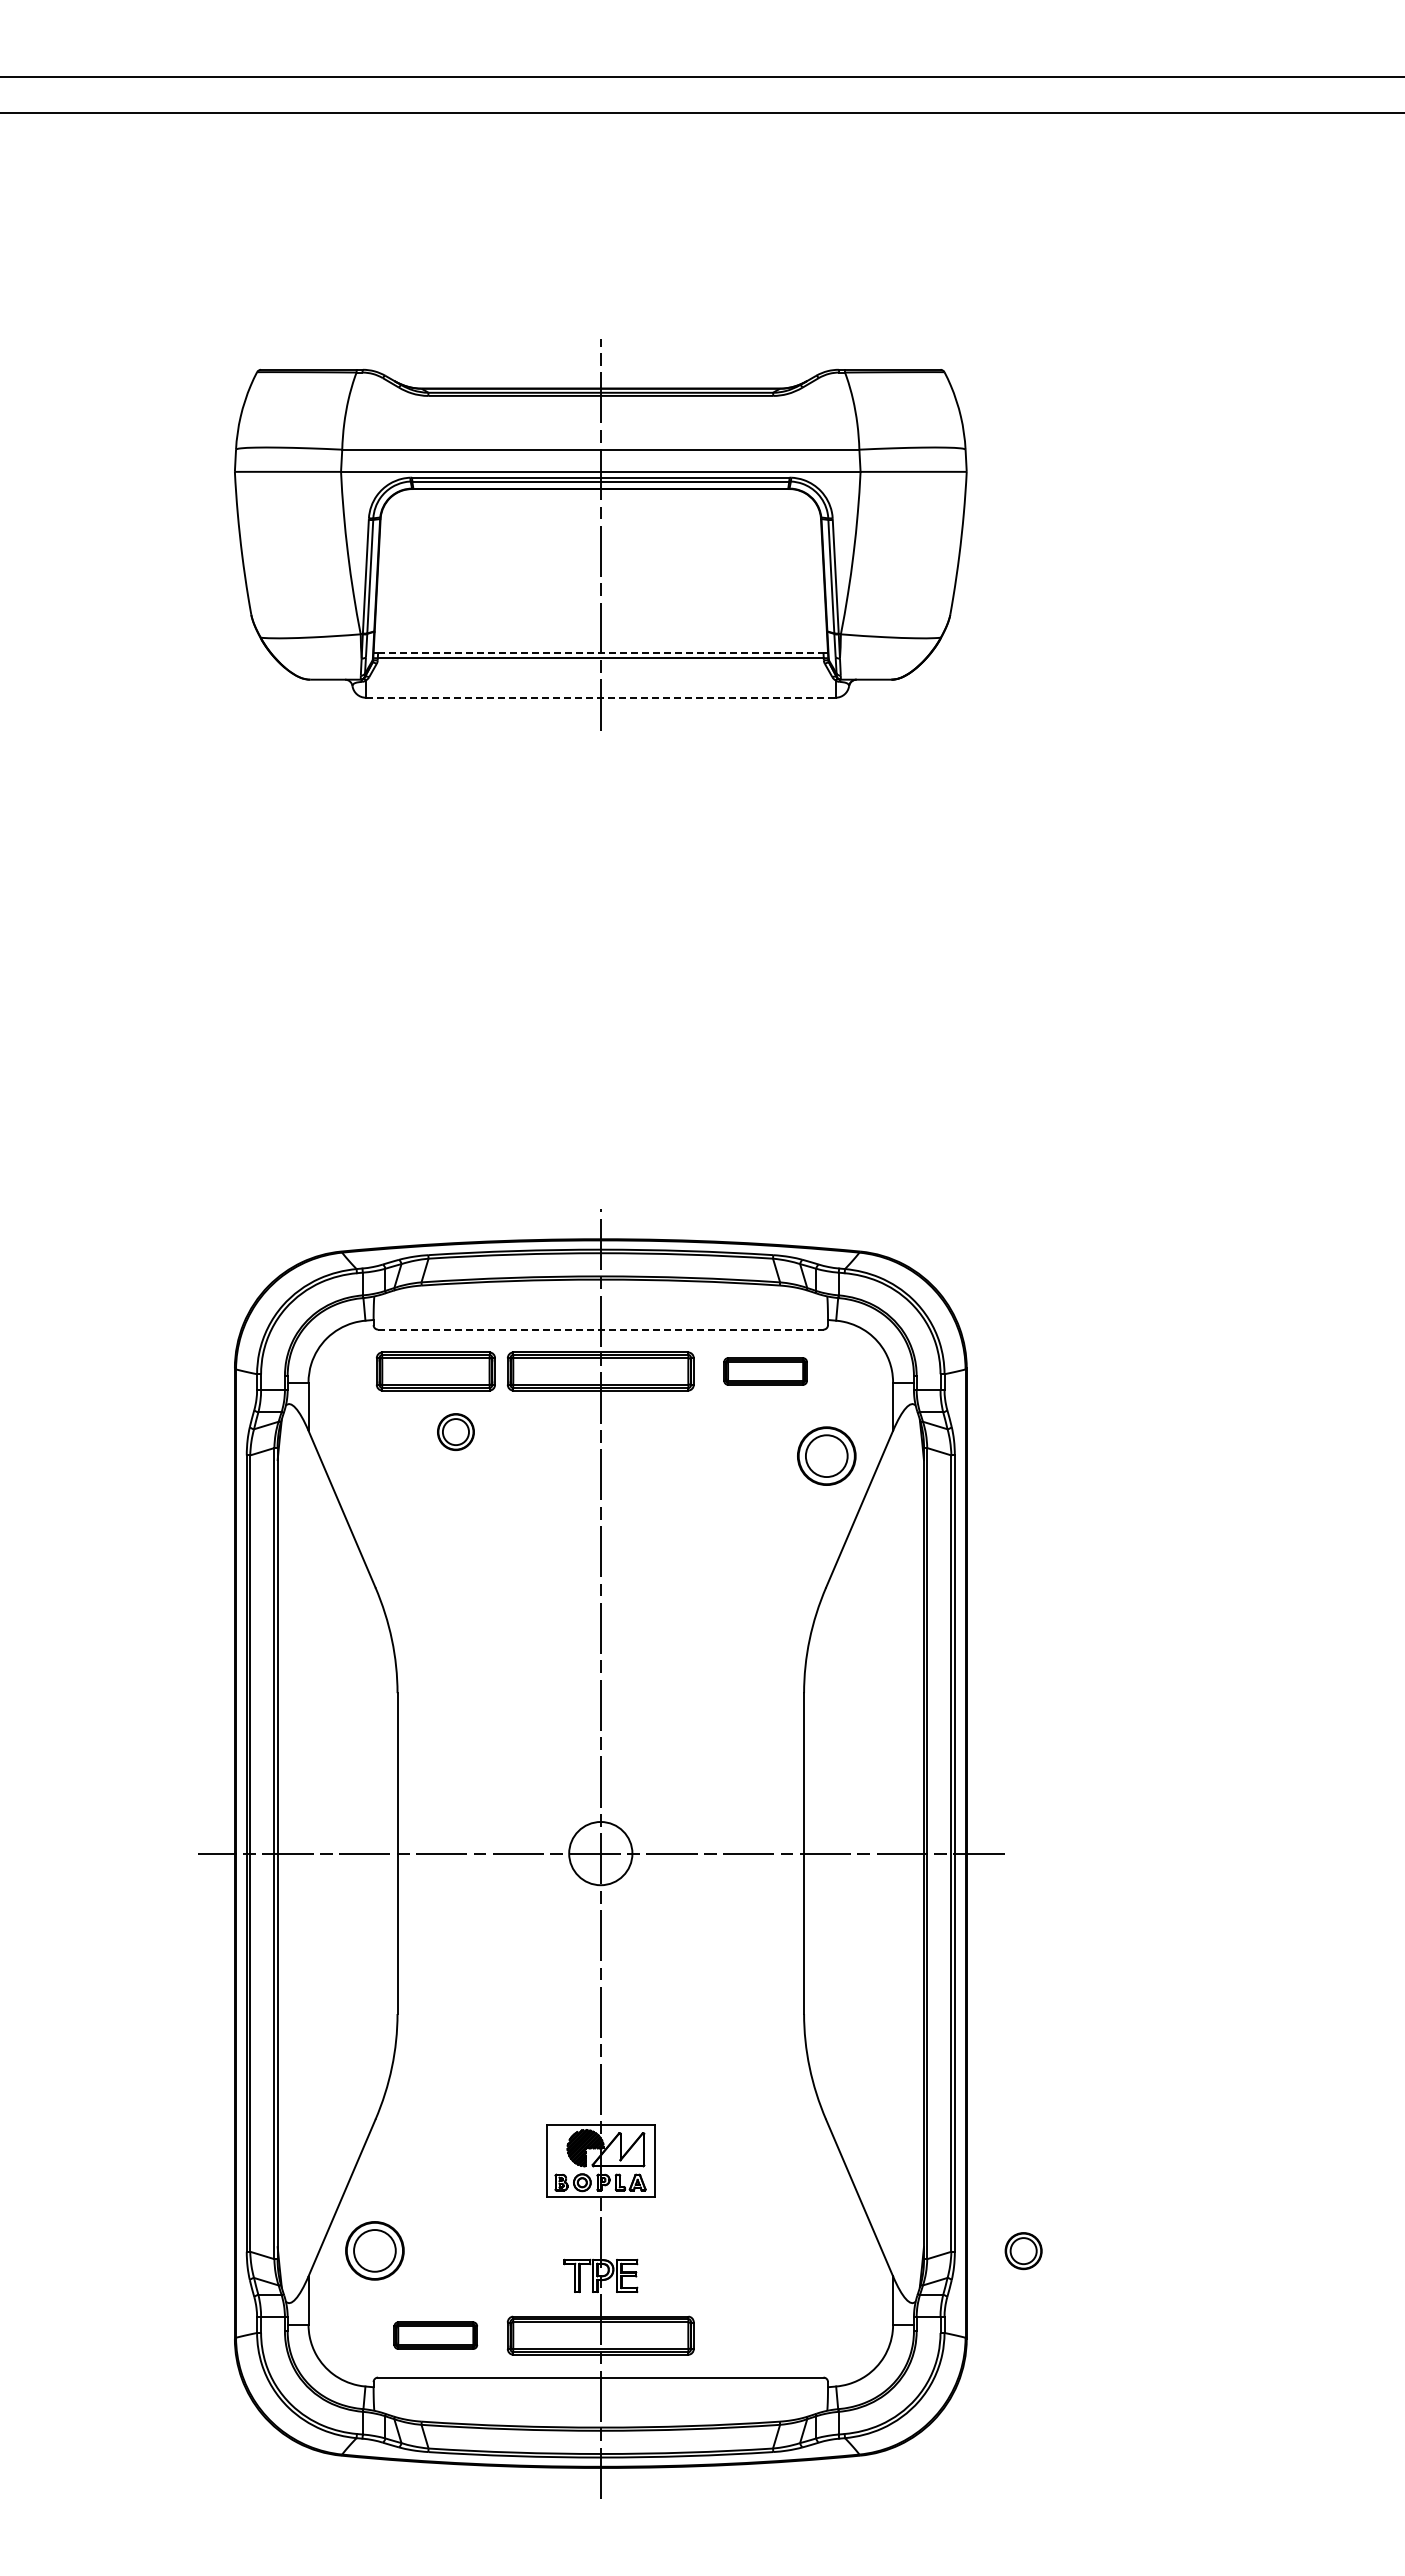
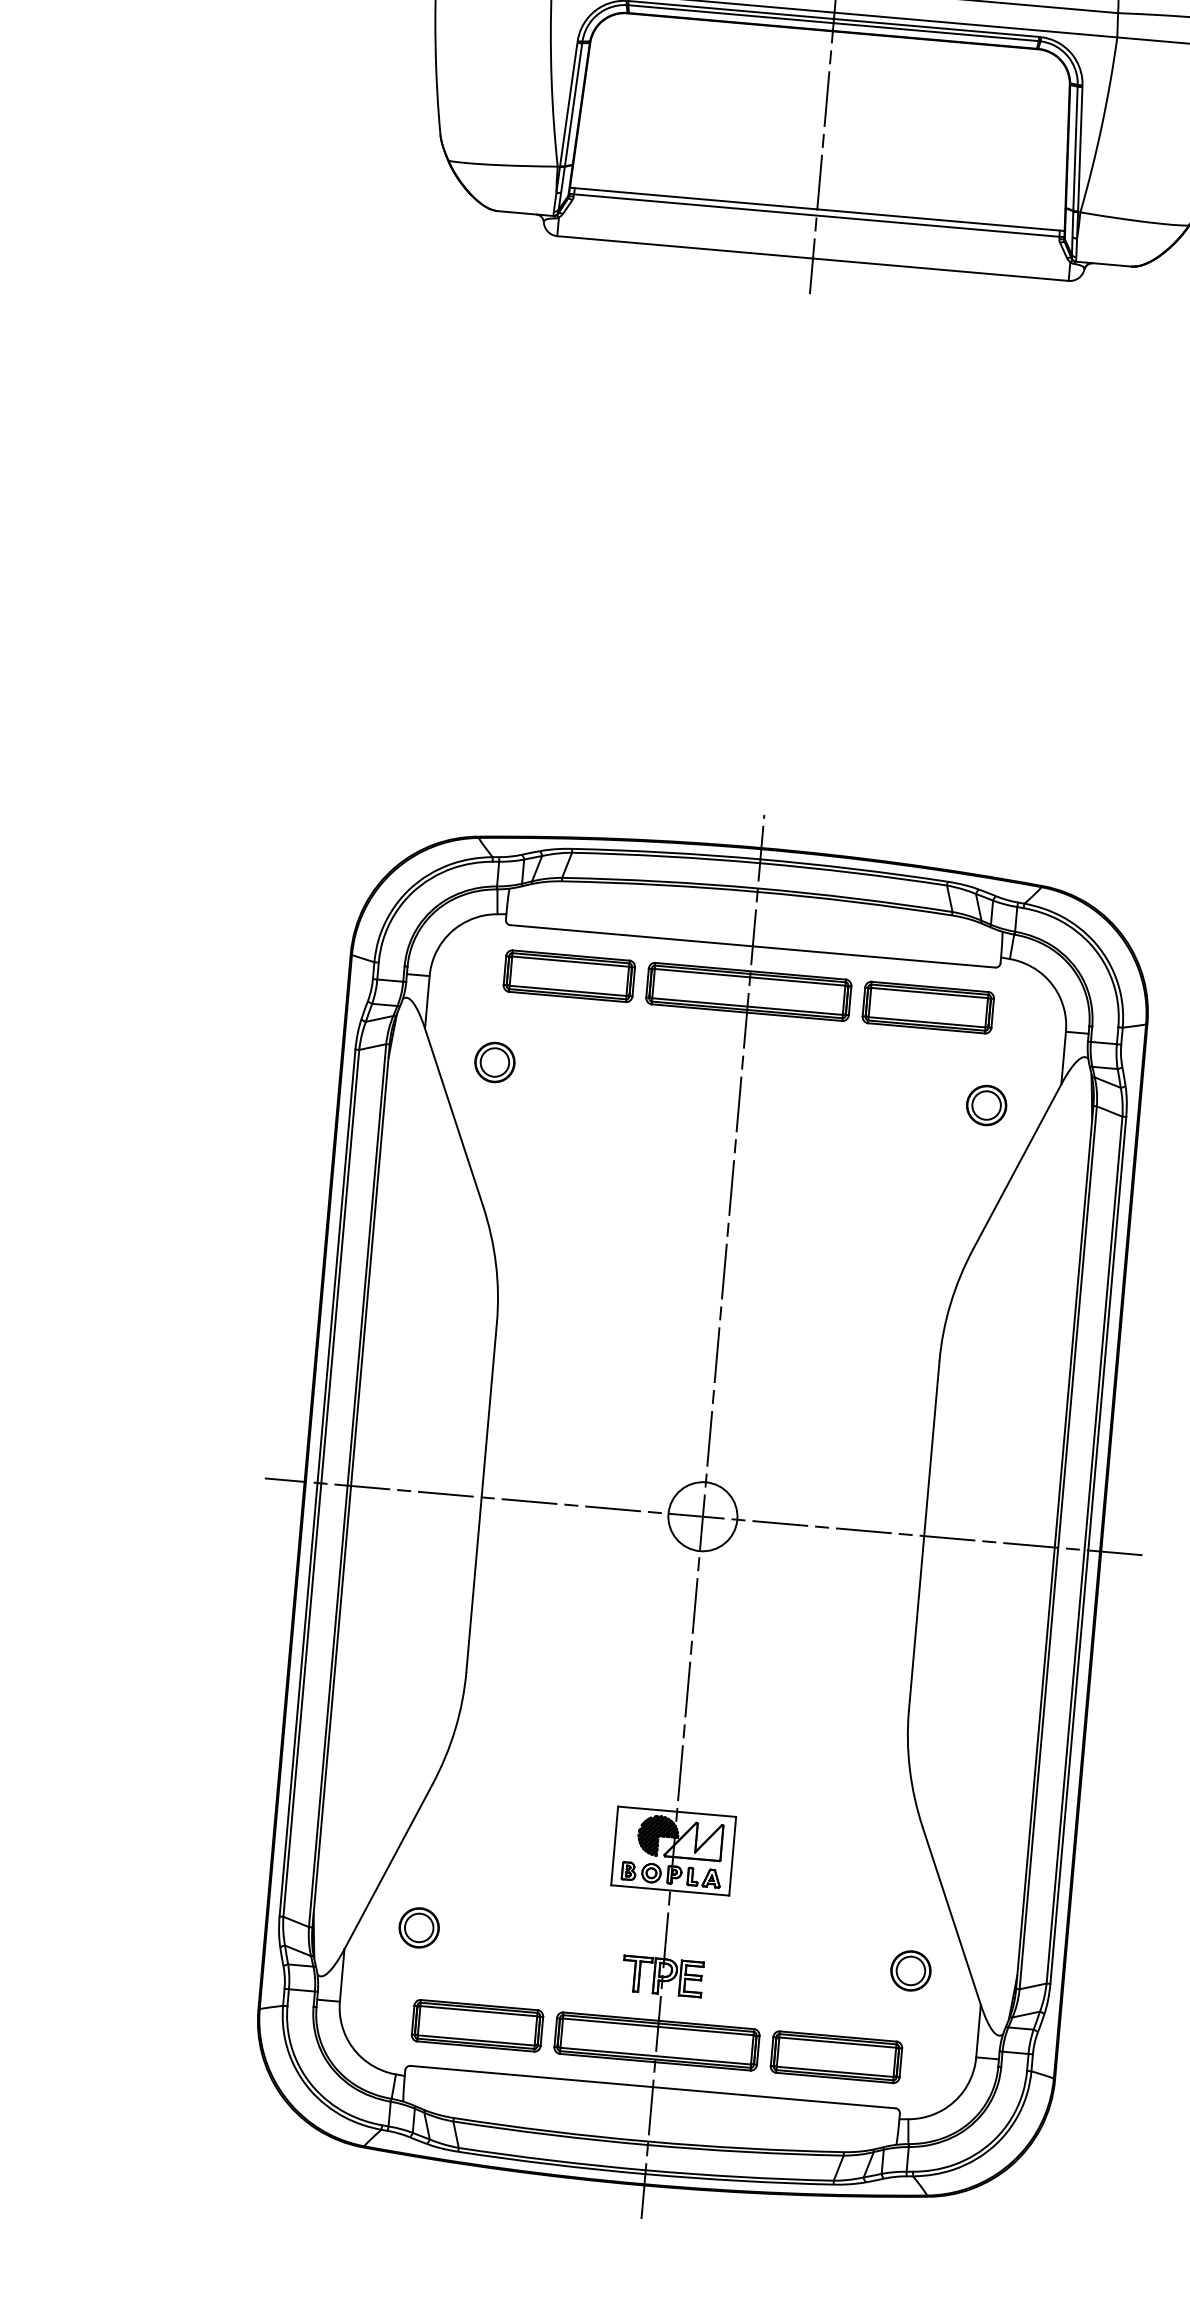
line: (600, 652) -> (816, 209), dashed -> solid
line: (600, 697) -> (812, 258), dashed -> solid
line: (600, 1329) -> (752, 946), dashed -> solid
part: (765, 1371) -> (928, 1007), size x1.43
part: (455, 1431) -> (494, 1061), moved
part: (826, 1455) -> (986, 1104), size x0.62
part: (374, 2251) -> (418, 1928), size x0.62
part: (1023, 2251) -> (910, 1971), moved
part: (435, 2335) -> (477, 2025), size x1.43
part: (765, 2335) -> (836, 2056), added

